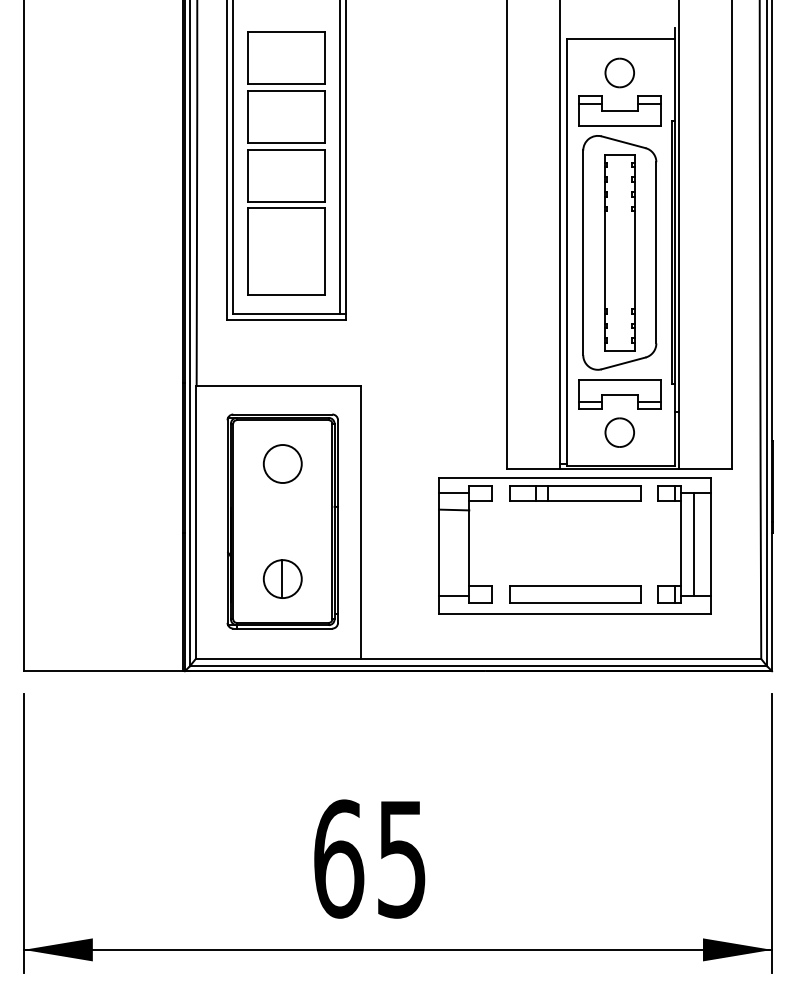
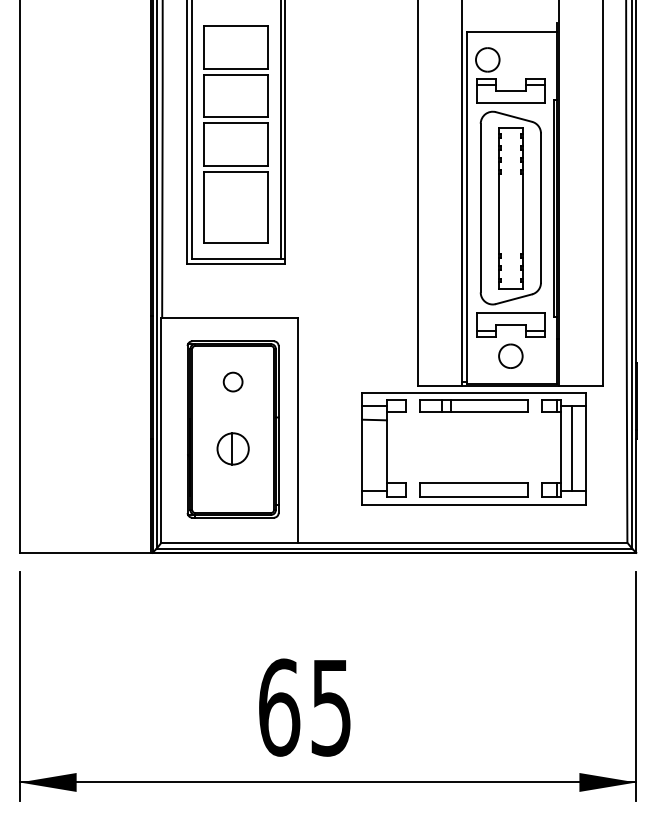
part: (619, 72) -> (487, 59), moved
circle: (282, 464) -> (232, 382), size x0.6
part: (282, 578) -> (232, 448), moved

